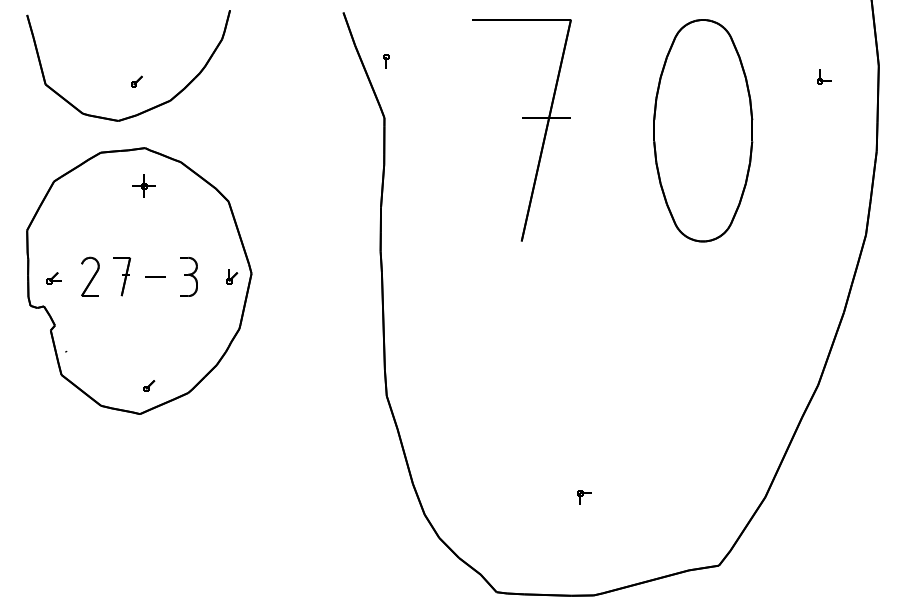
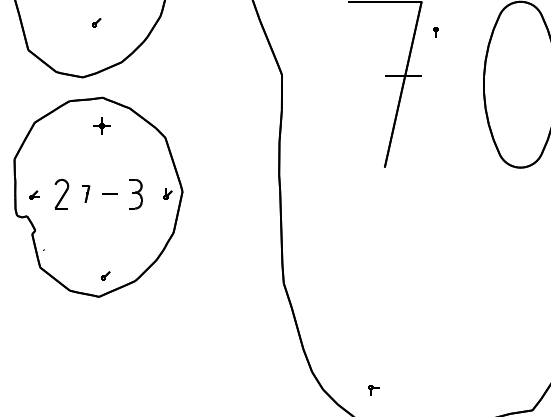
part: (386, 61) -> (436, 32), moved
part: (136, 81) -> (96, 22), moved
part: (122, 276) -> (85, 193), size x0.6
part: (584, 497) -> (374, 390), moved

